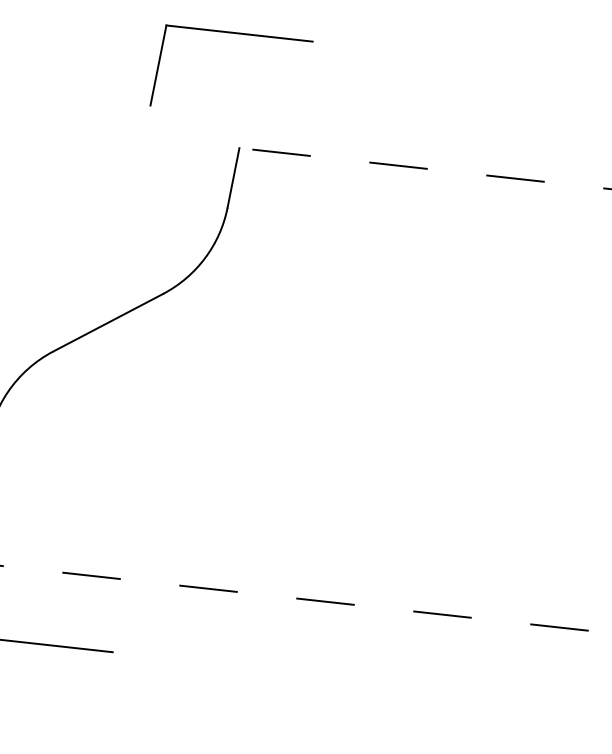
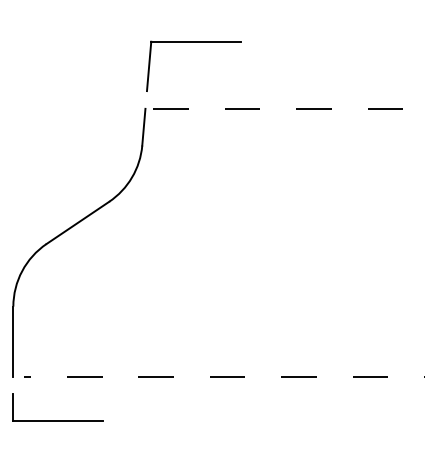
part: (235, 34) -> (193, 42), moved

